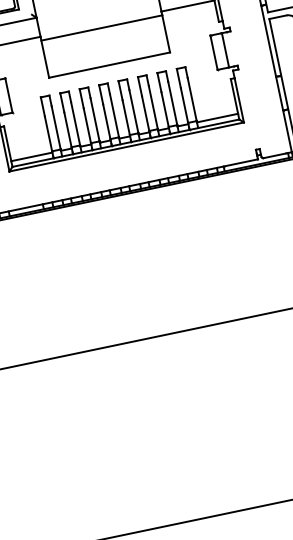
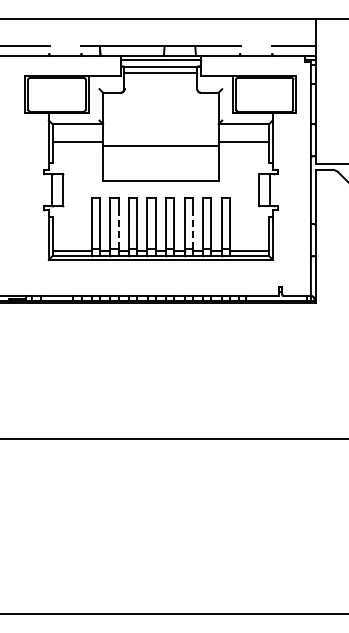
line: (153, 107) -> (192, 228), solid -> dashed
line: (75, 123) -> (118, 228), solid -> dashed

